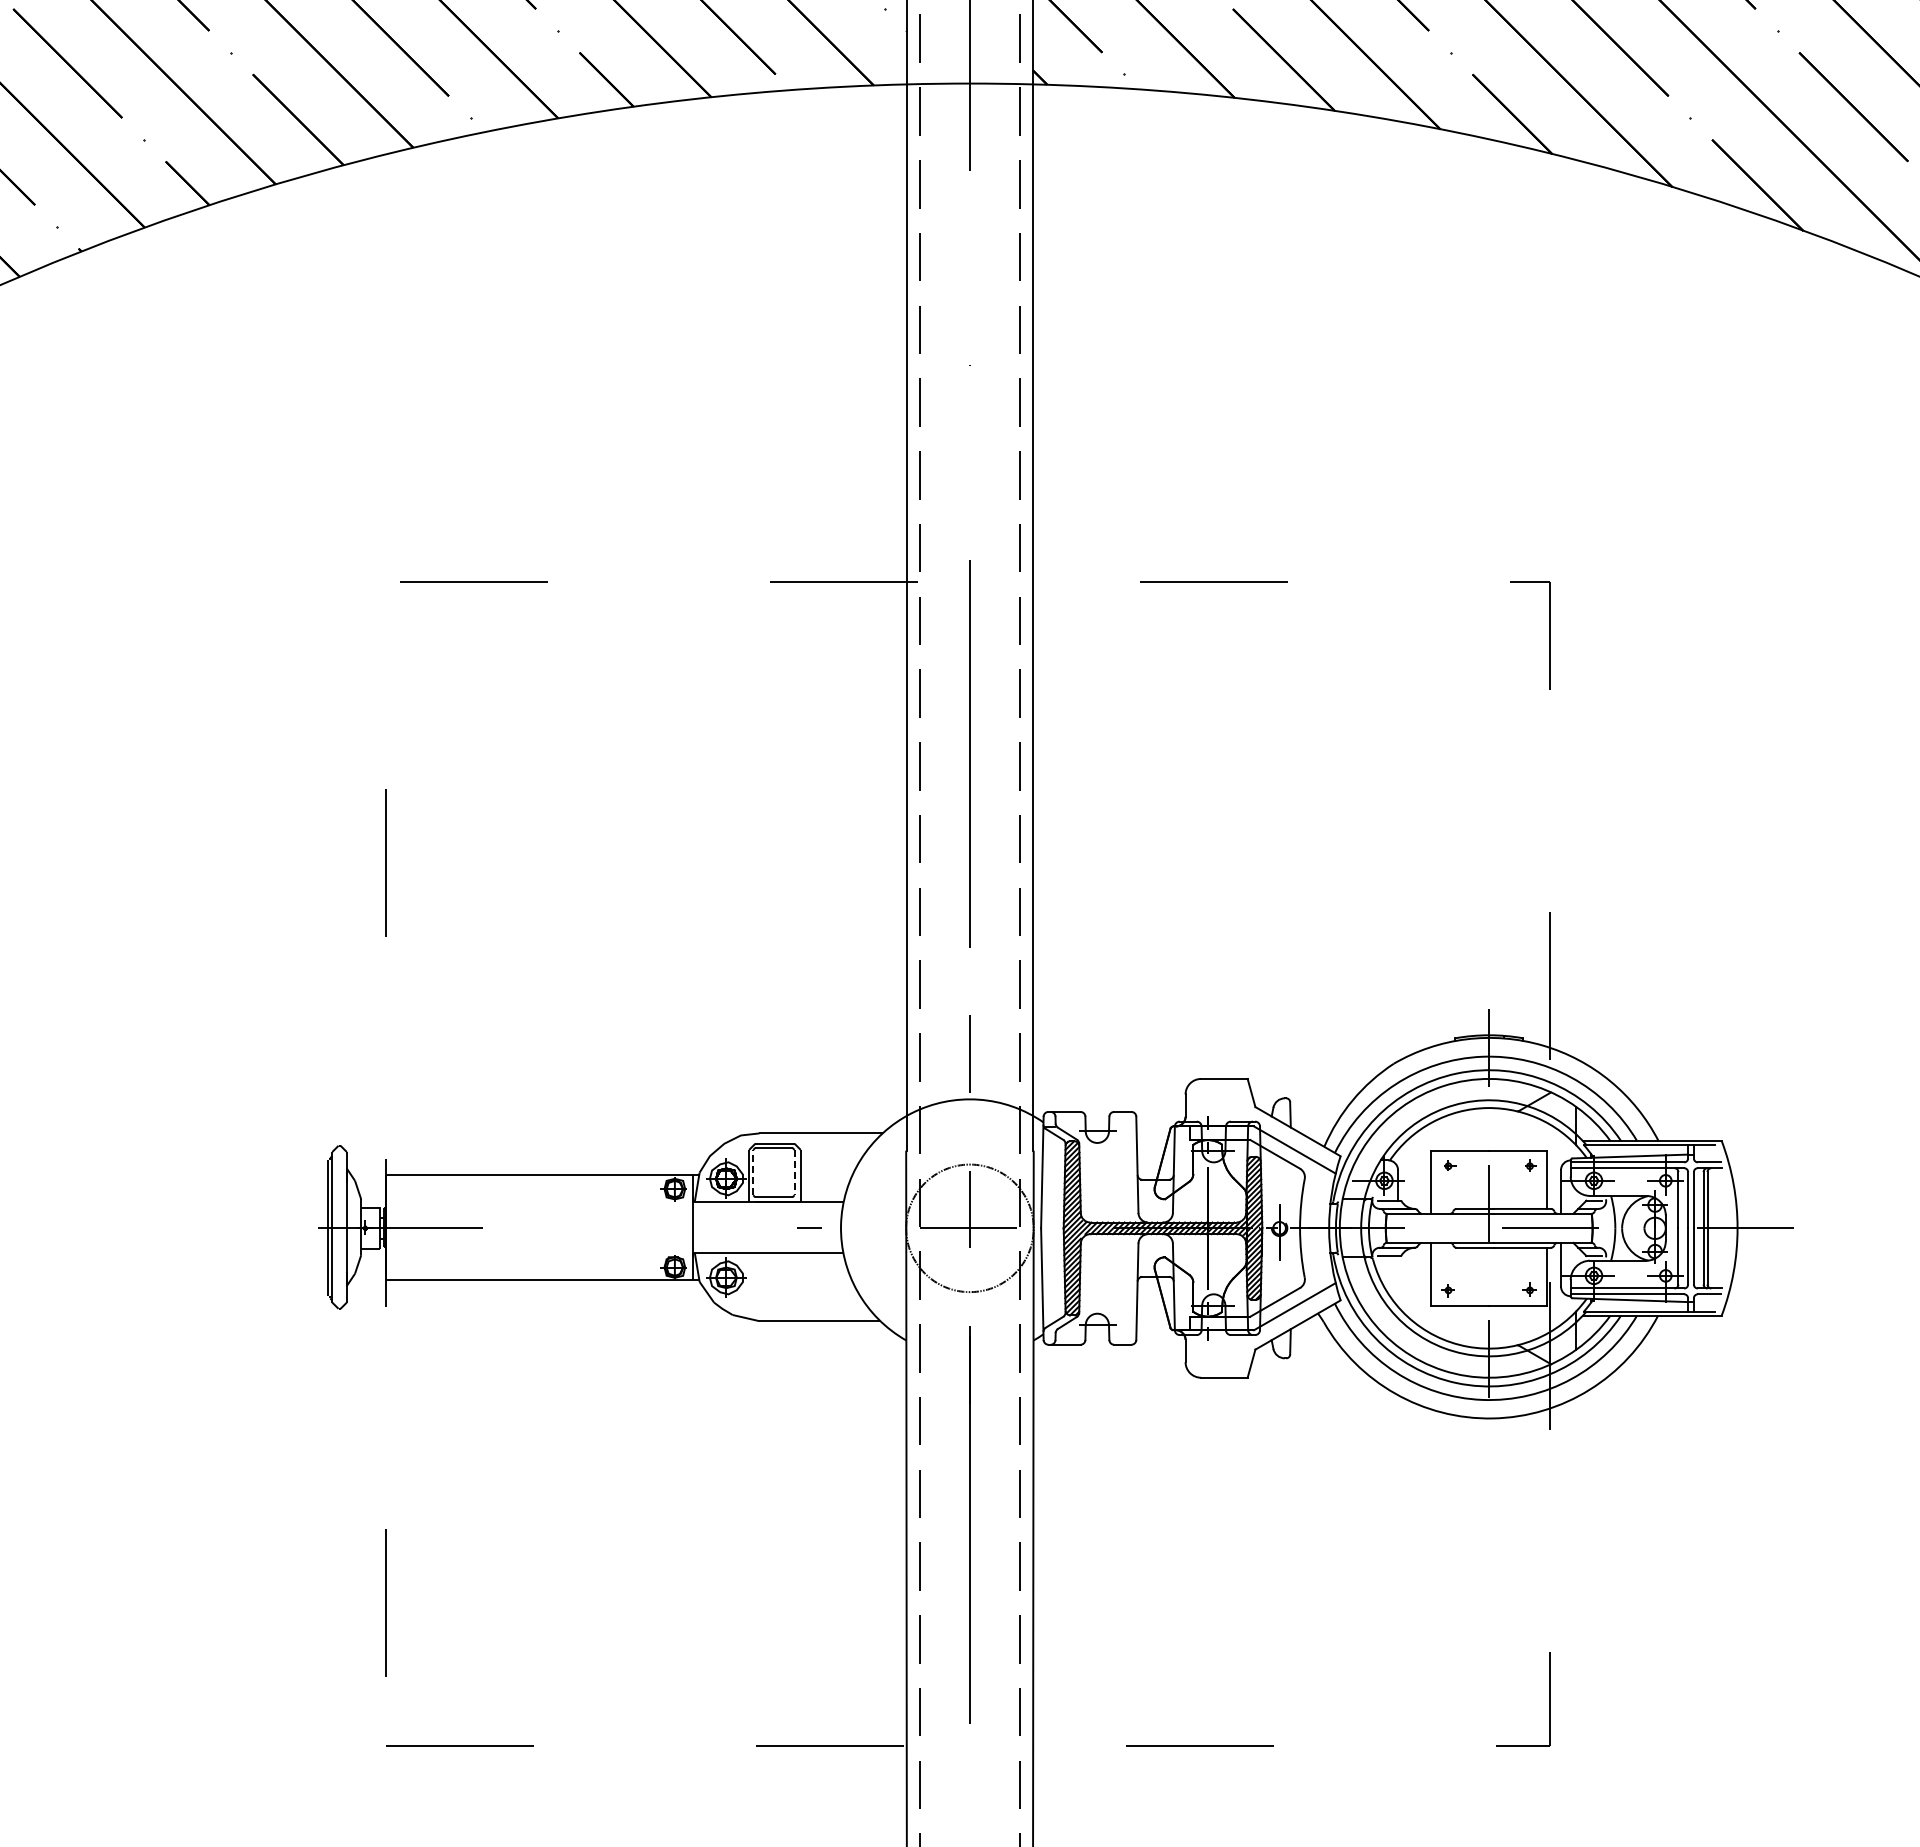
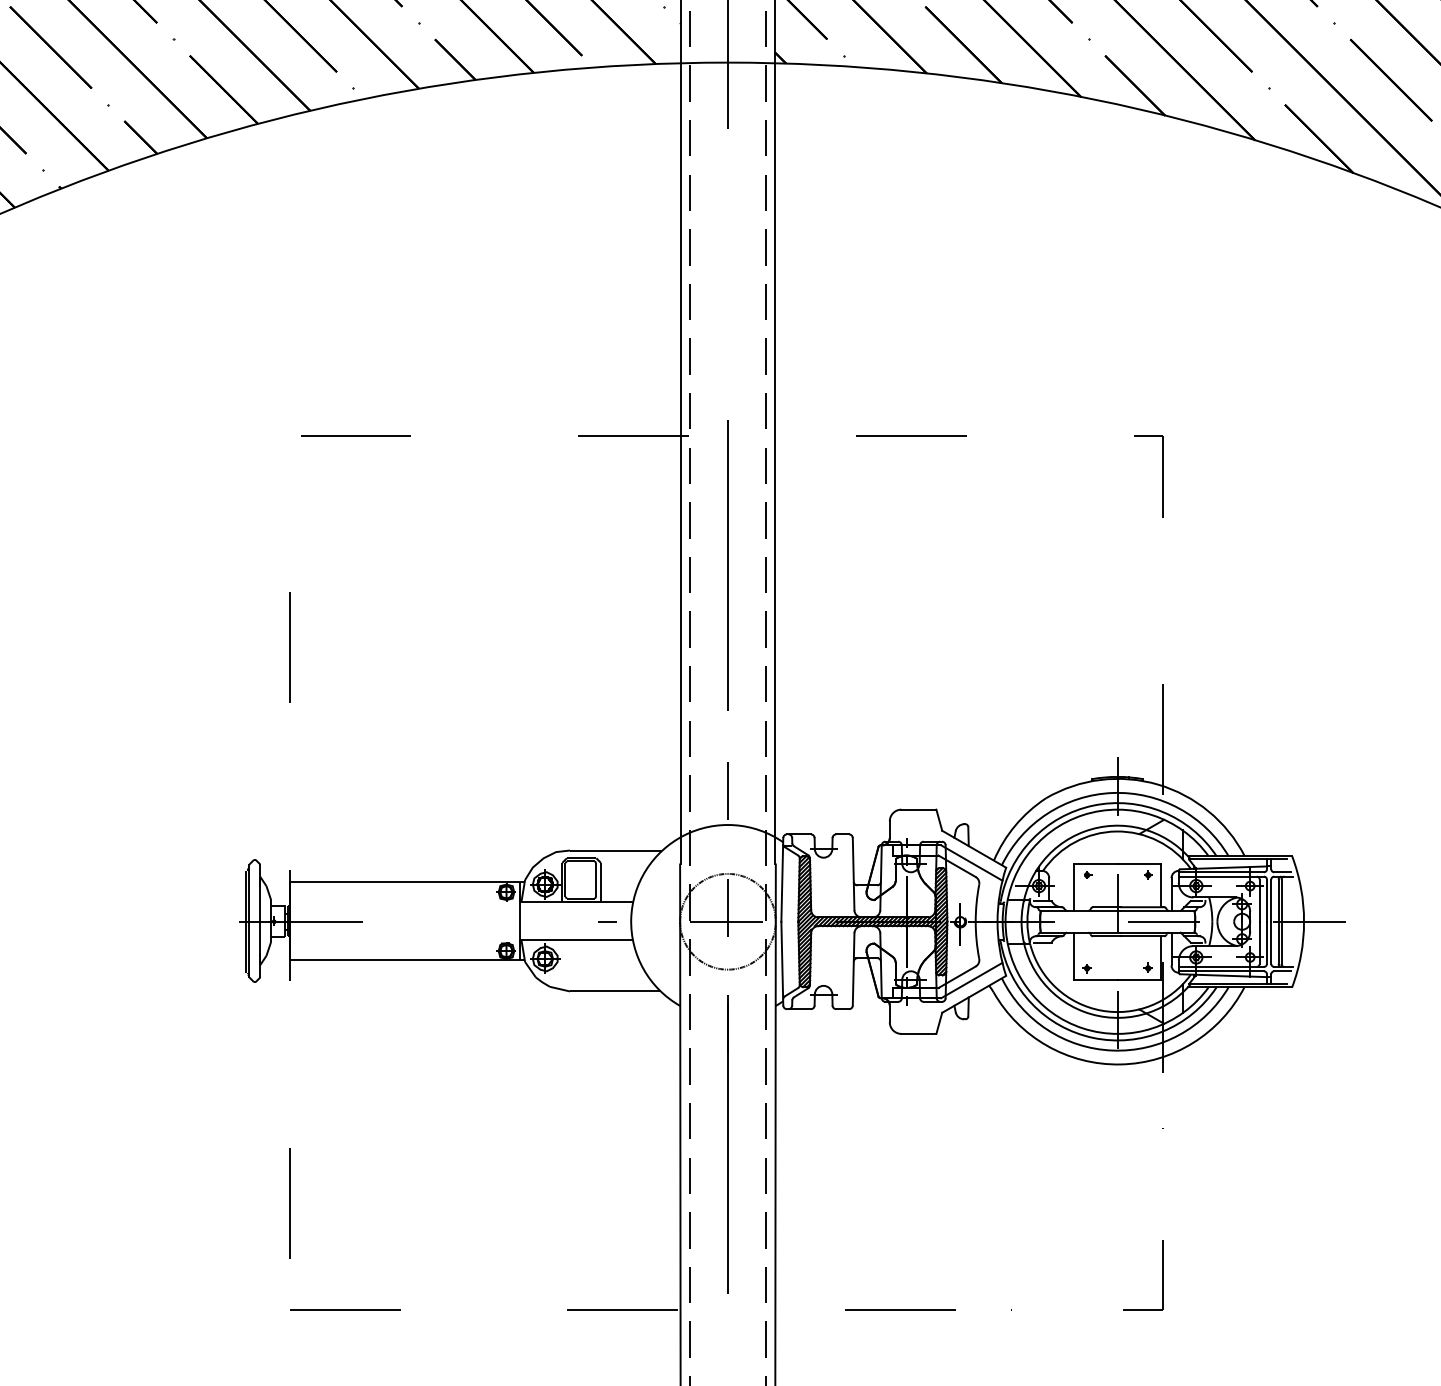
line: (753, 1172) -> (565, 879), dashed -> solid
line: (794, 1172) -> (596, 879), dashed -> solid

